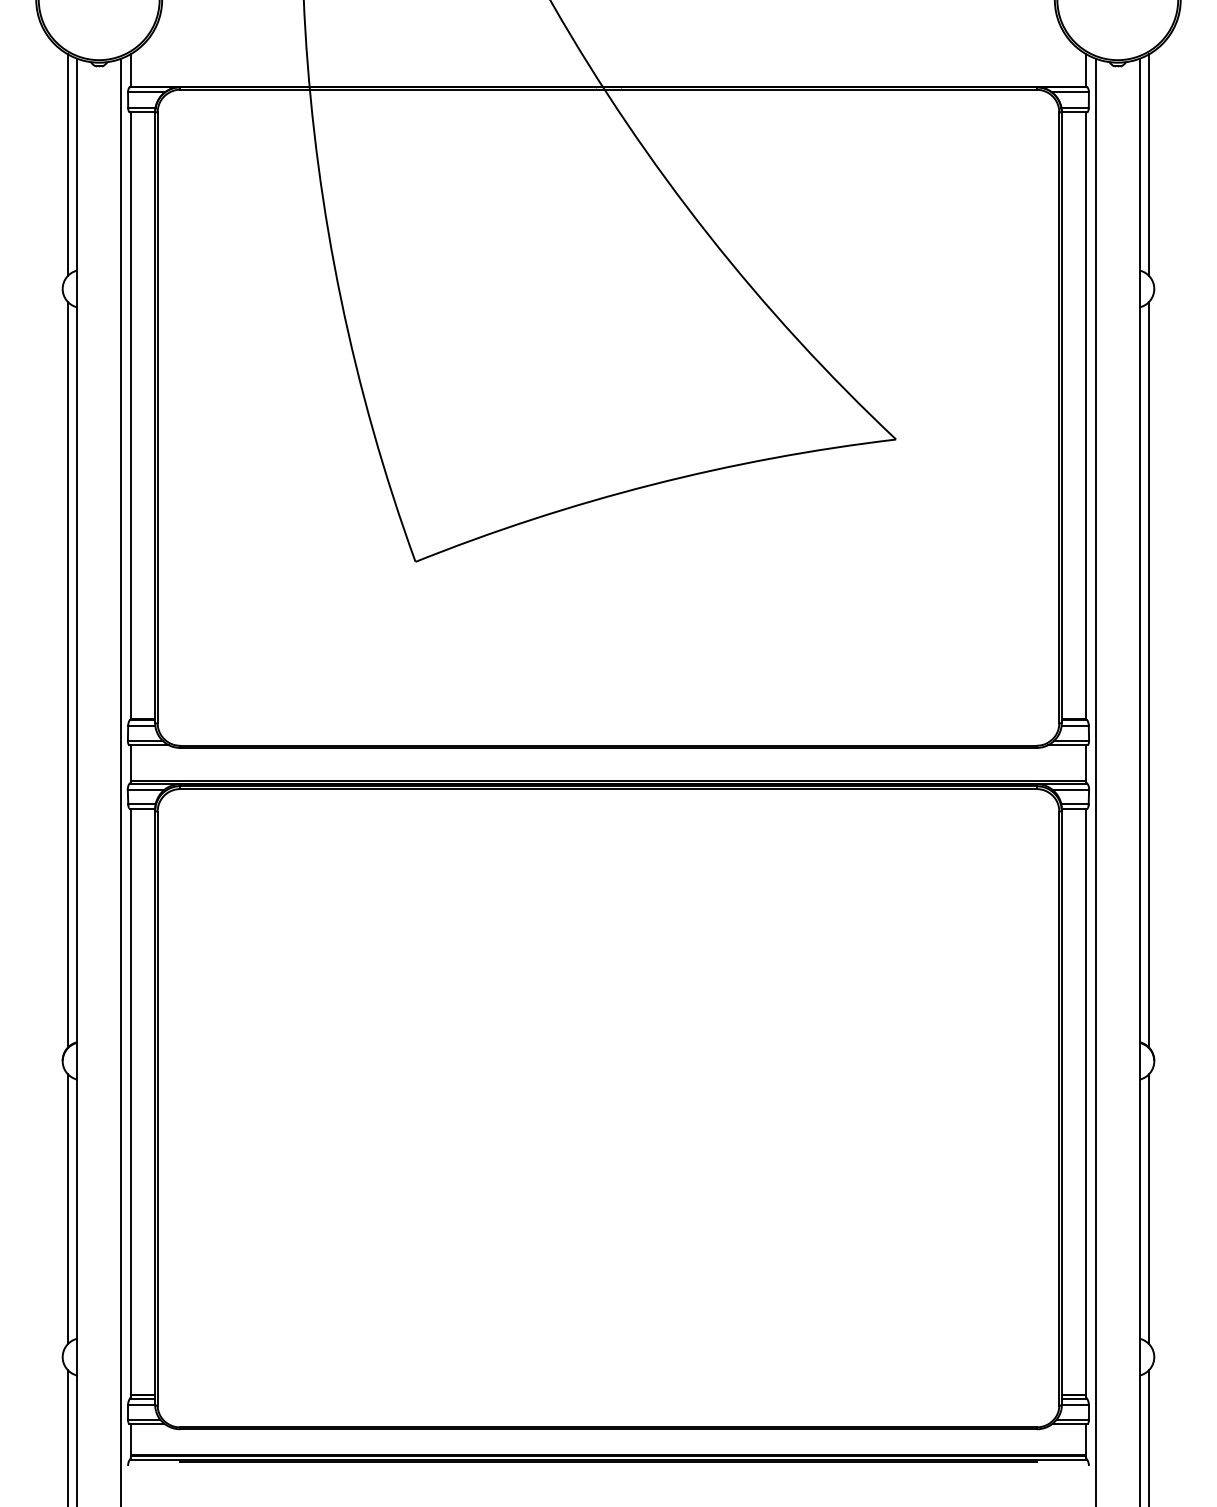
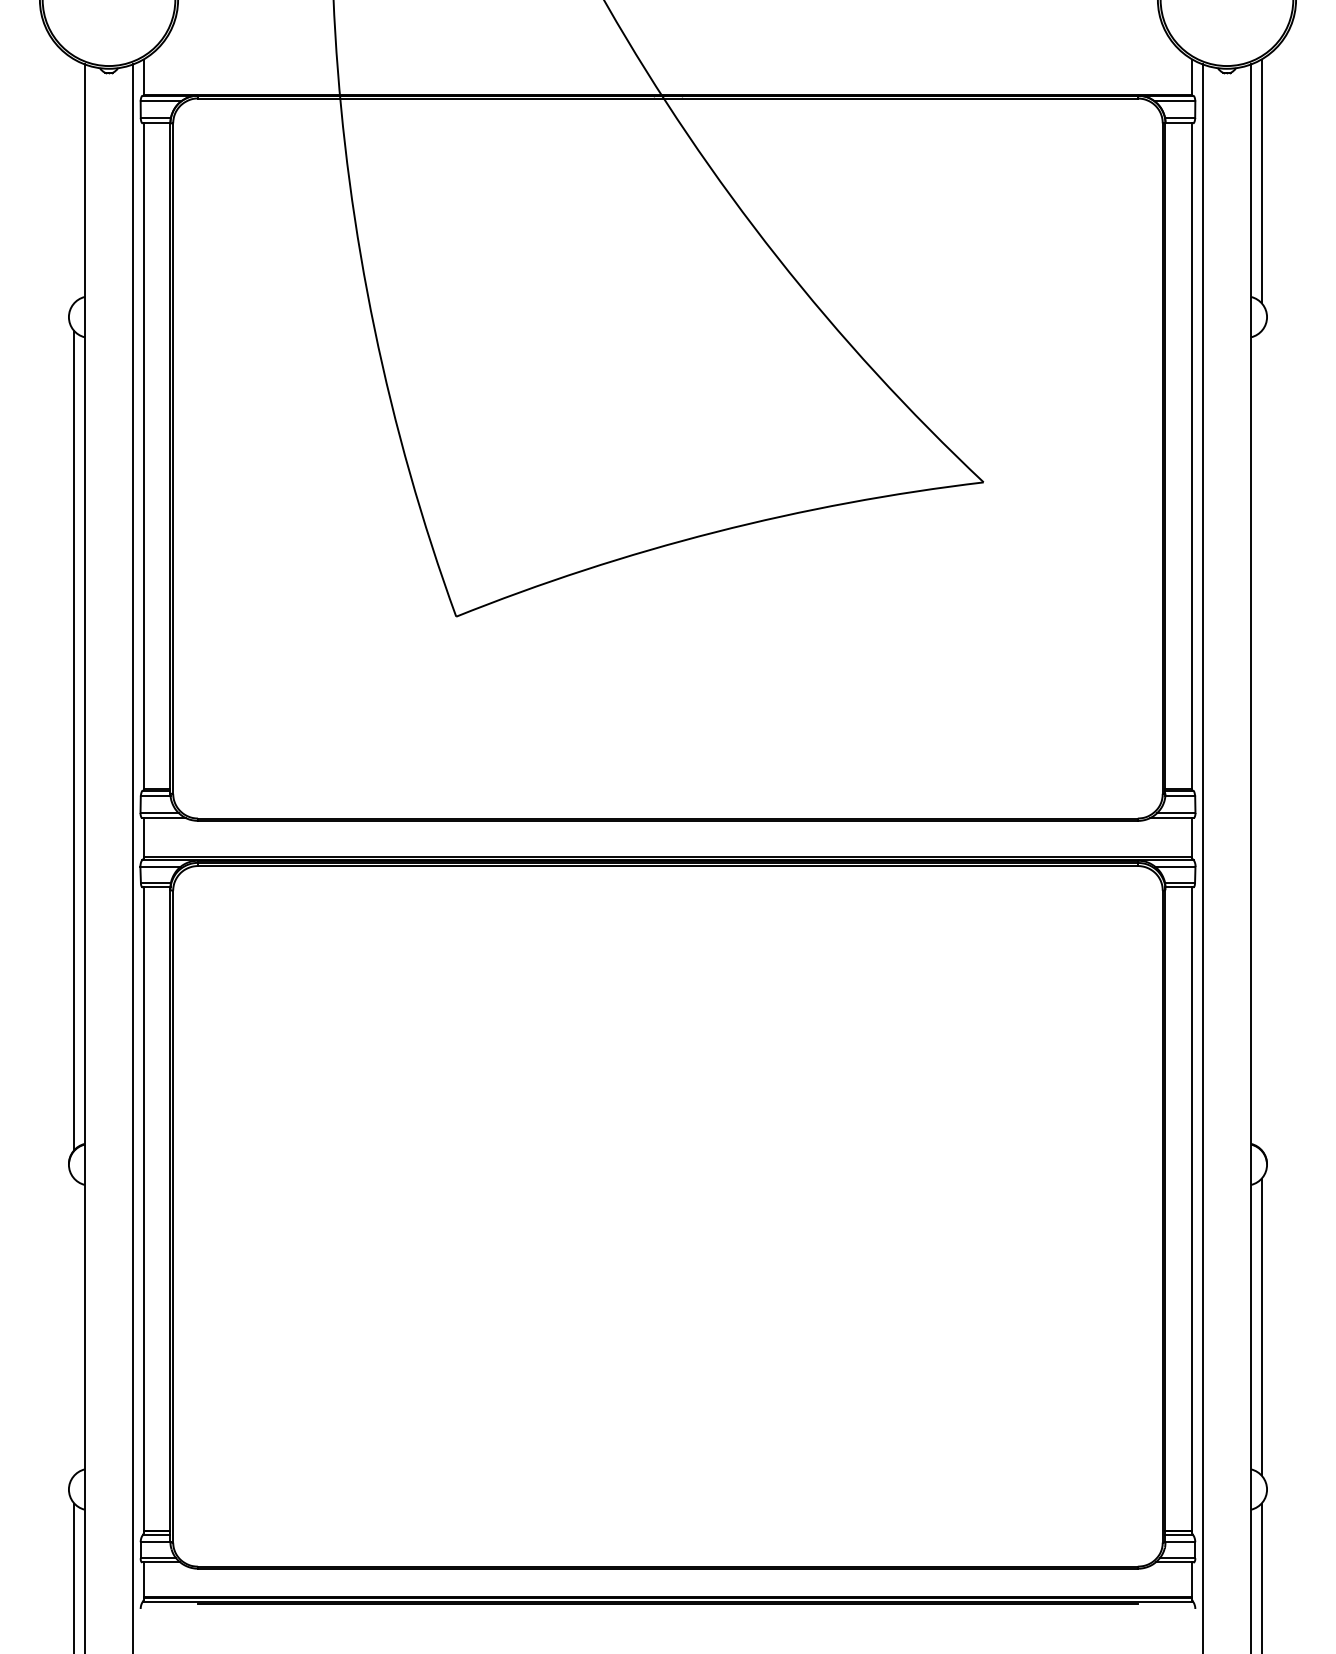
line: (67, 165) -> (74, 181), removed
line: (1149, 674) -> (1261, 740), removed
line: (67, 1208) -> (74, 1326), removed

